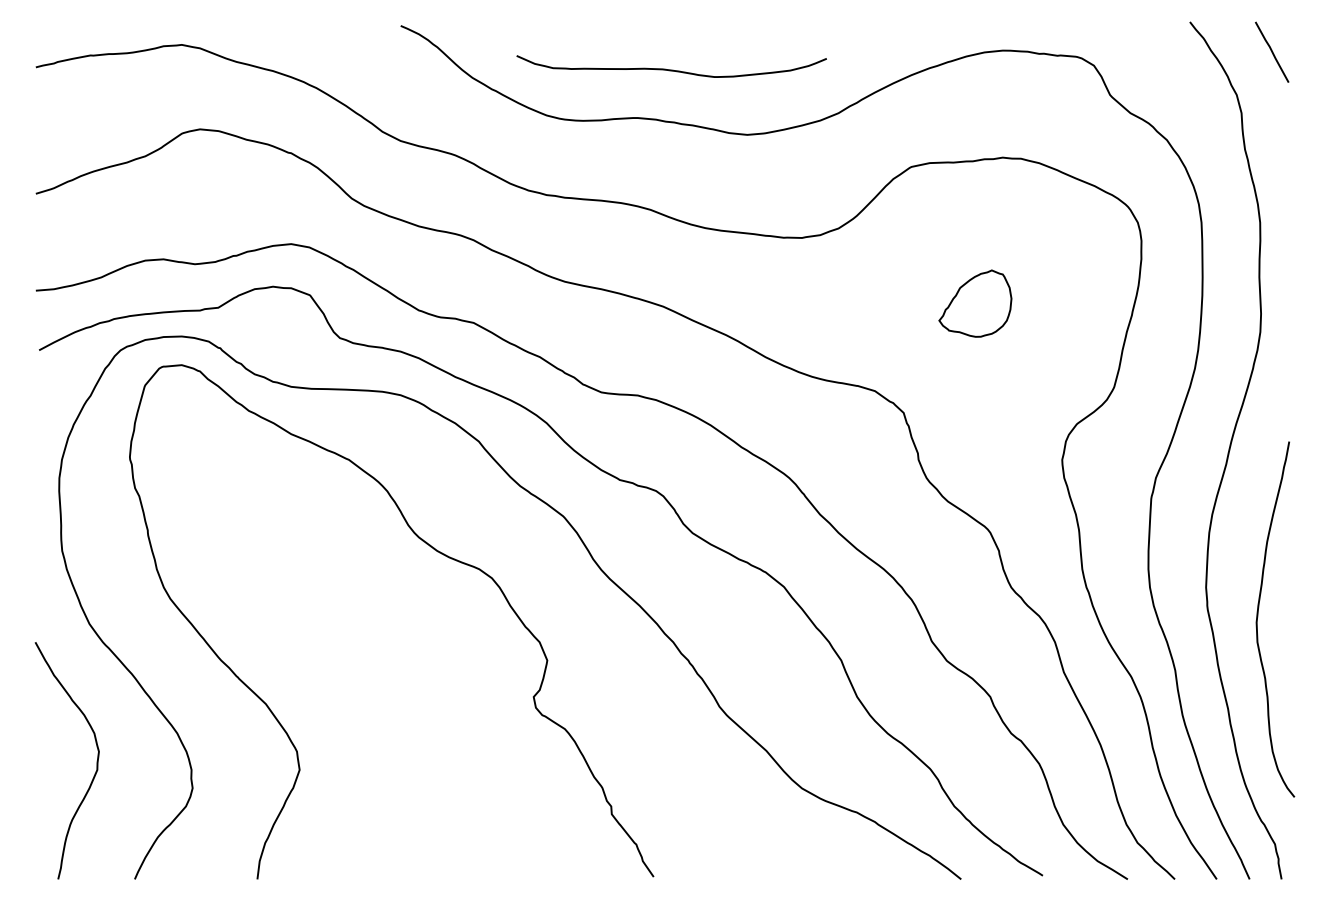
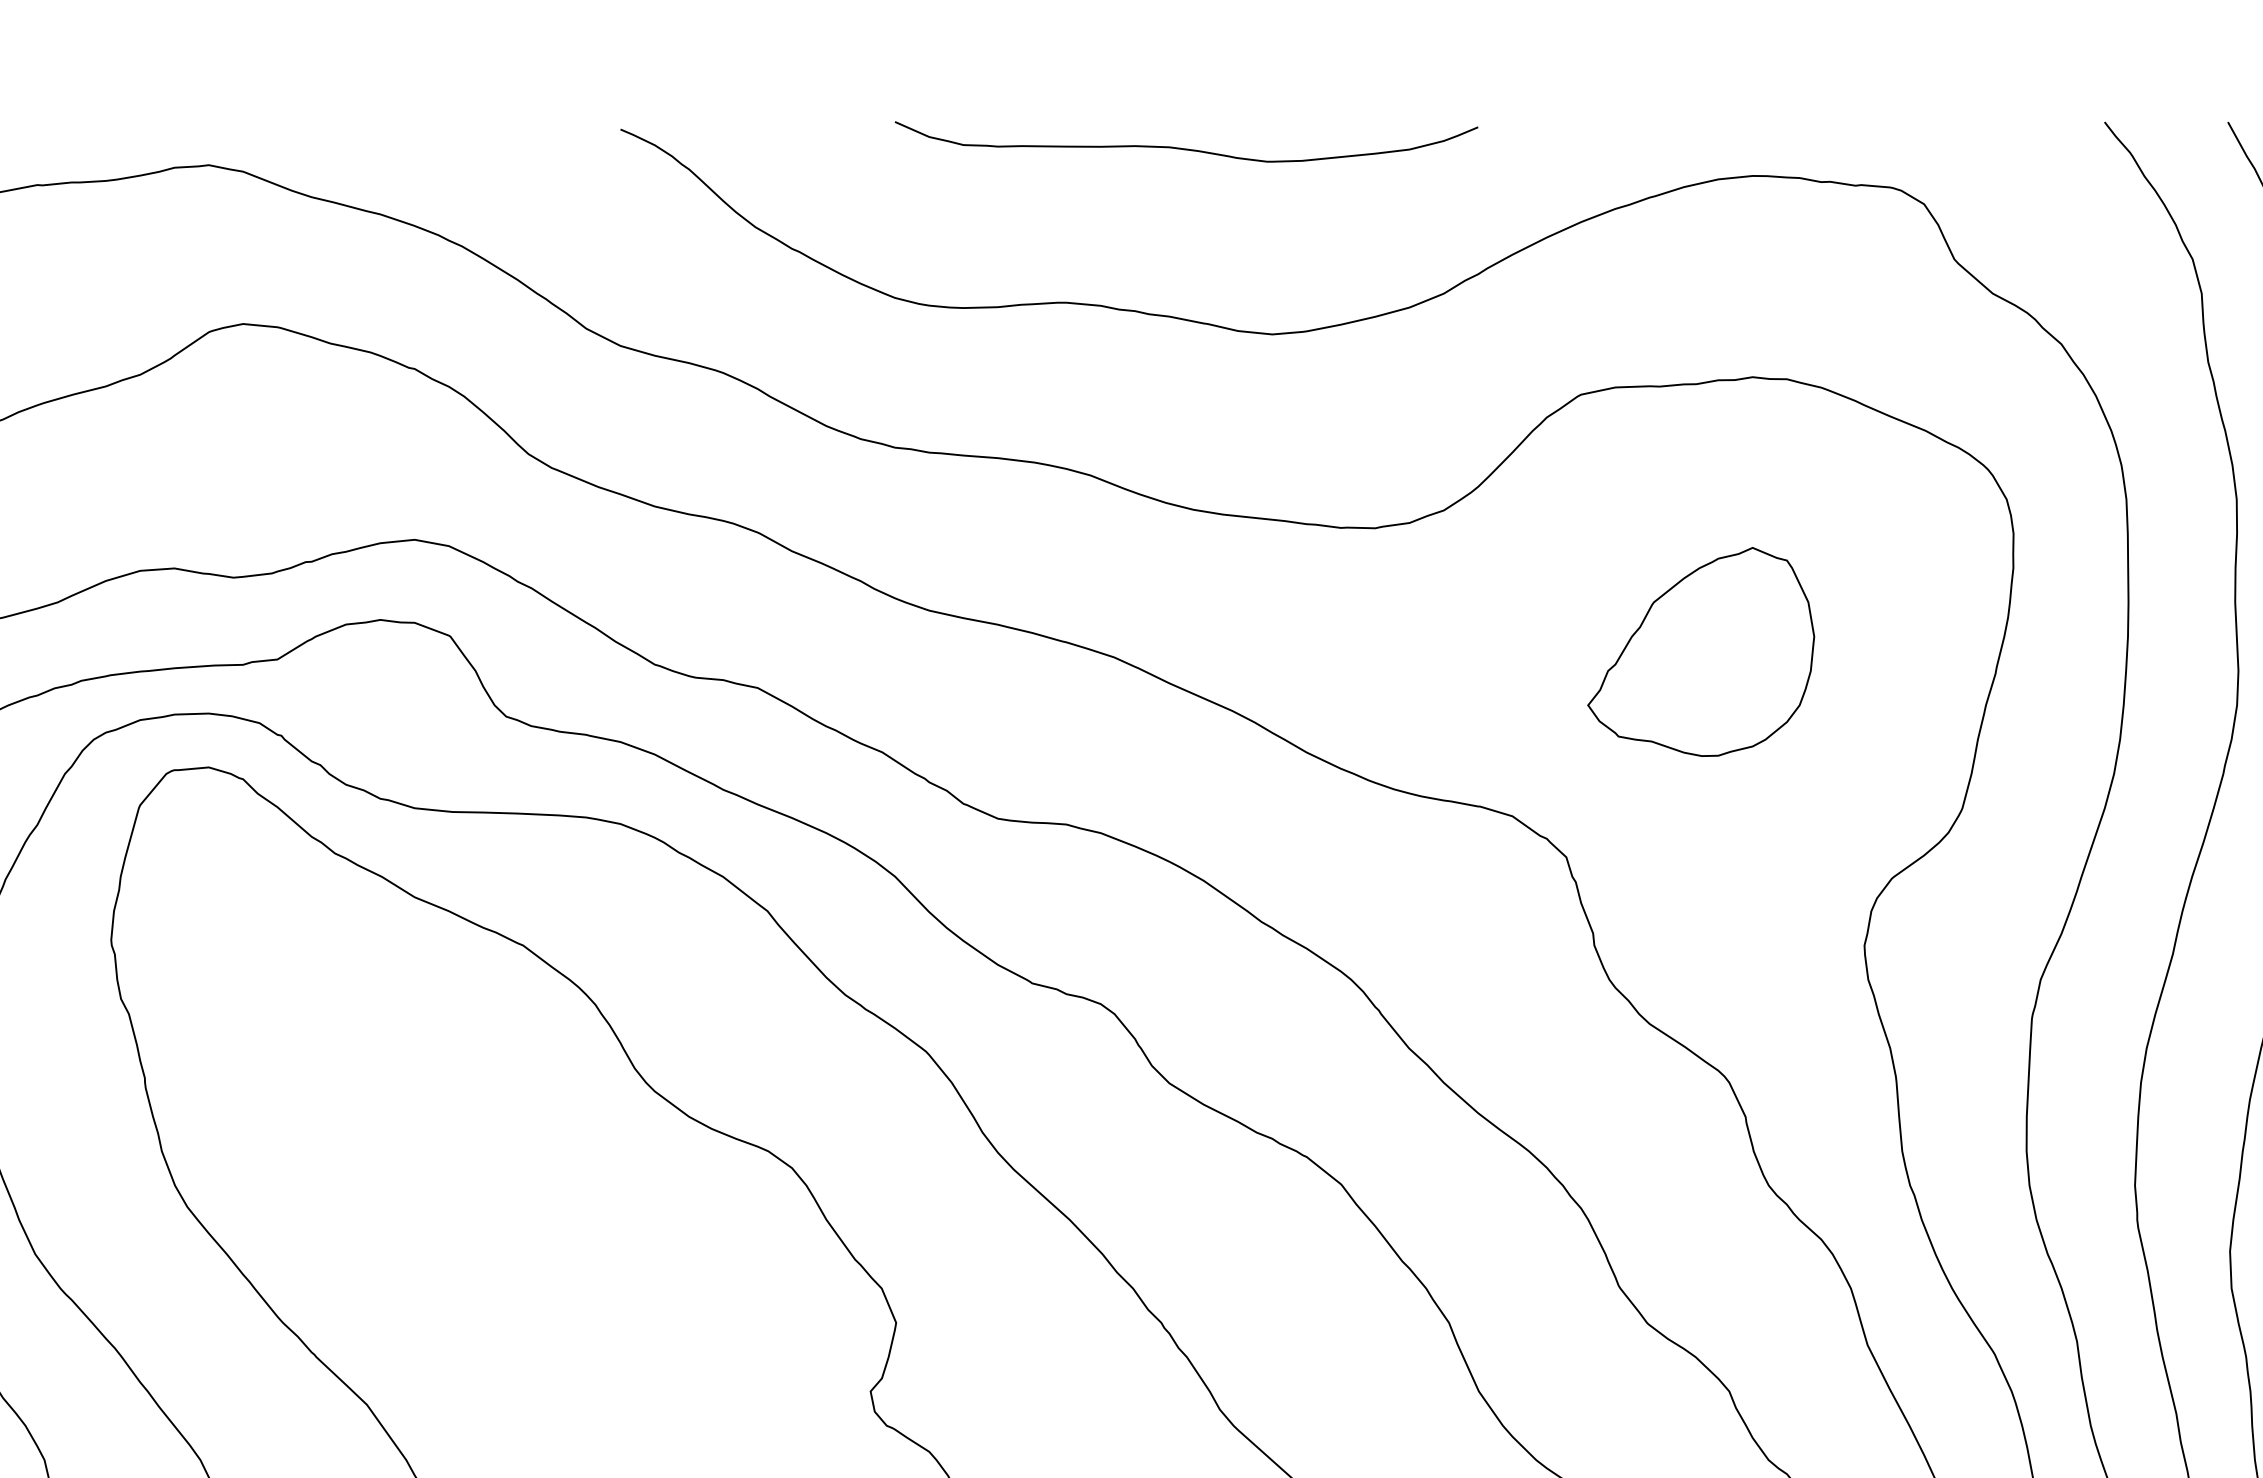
curve: (671, 69) -> (1186, 147), moved
part: (975, 303) -> (1701, 651), size x1.67

